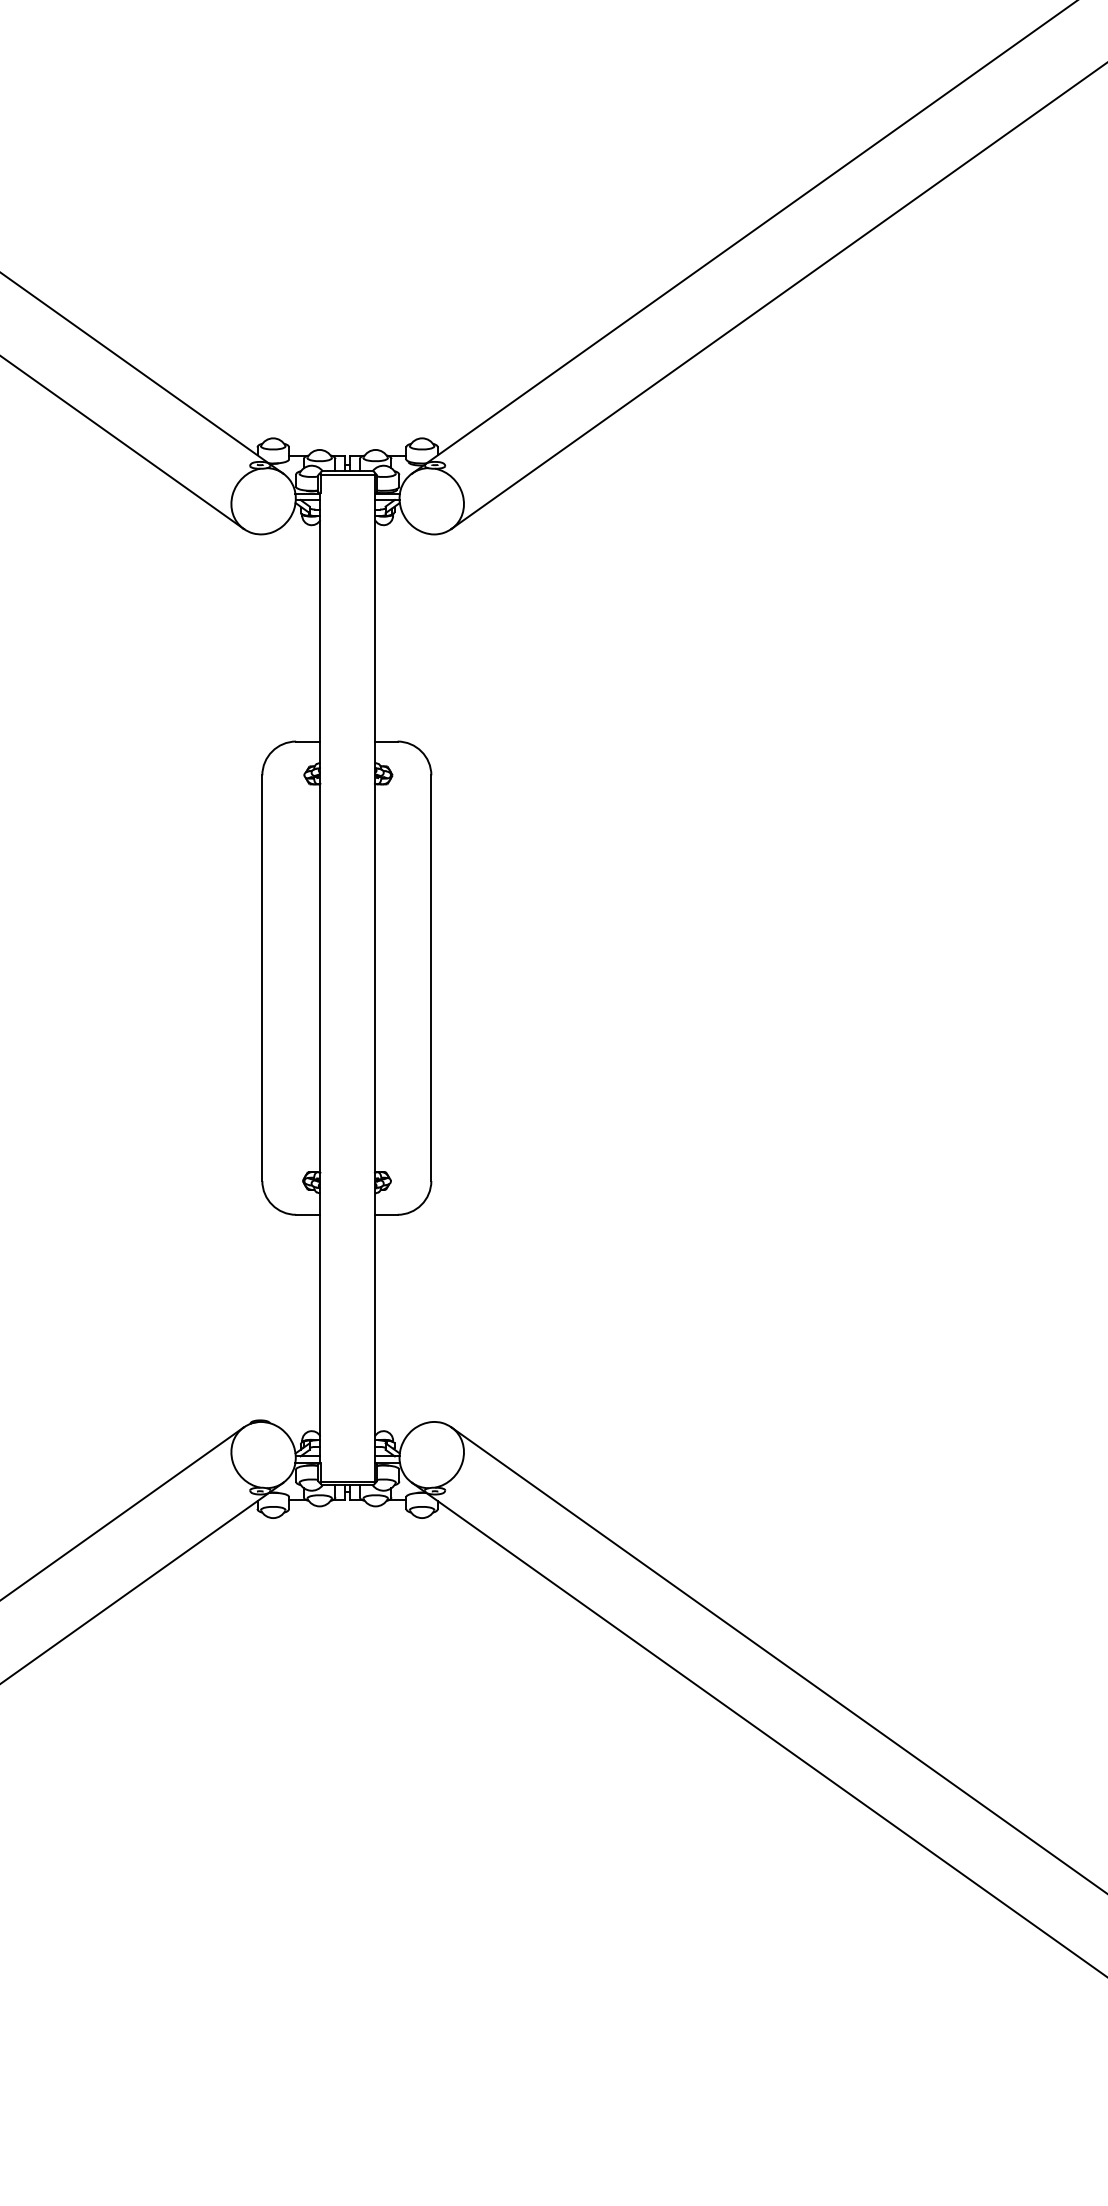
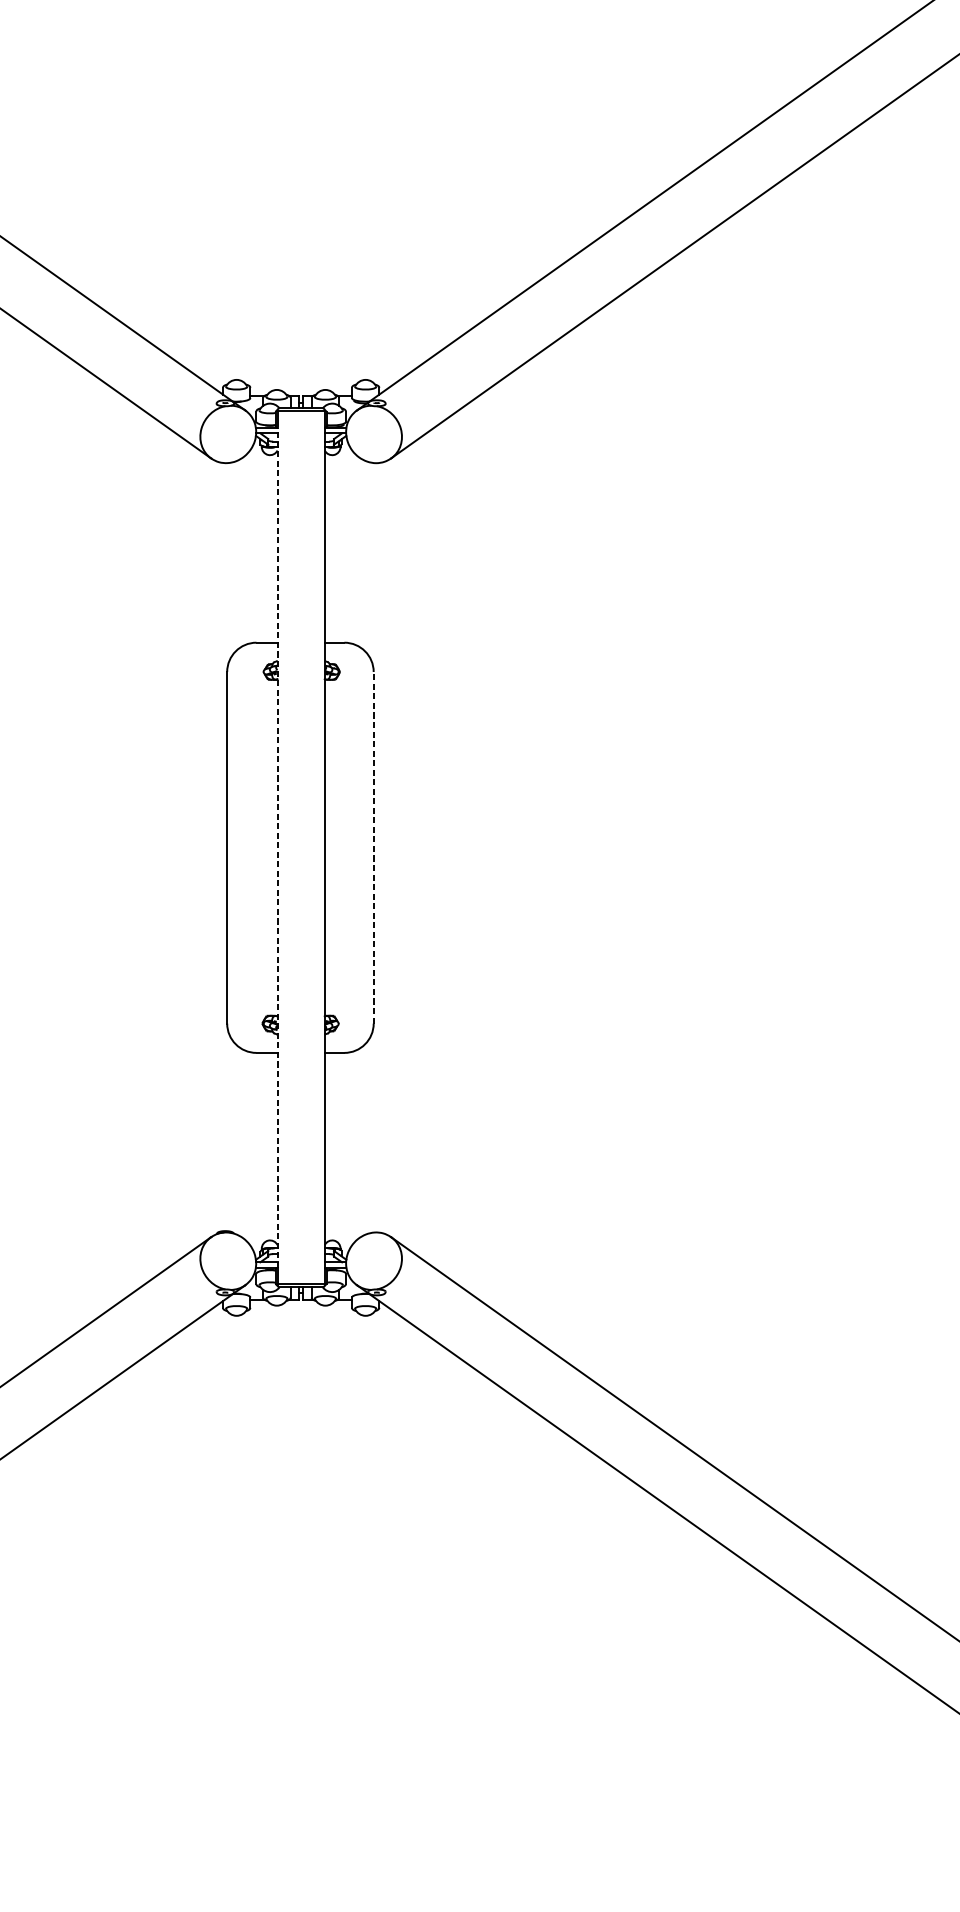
line: (320, 978) -> (277, 848), solid -> dashed
line: (431, 978) -> (373, 848), solid -> dashed

